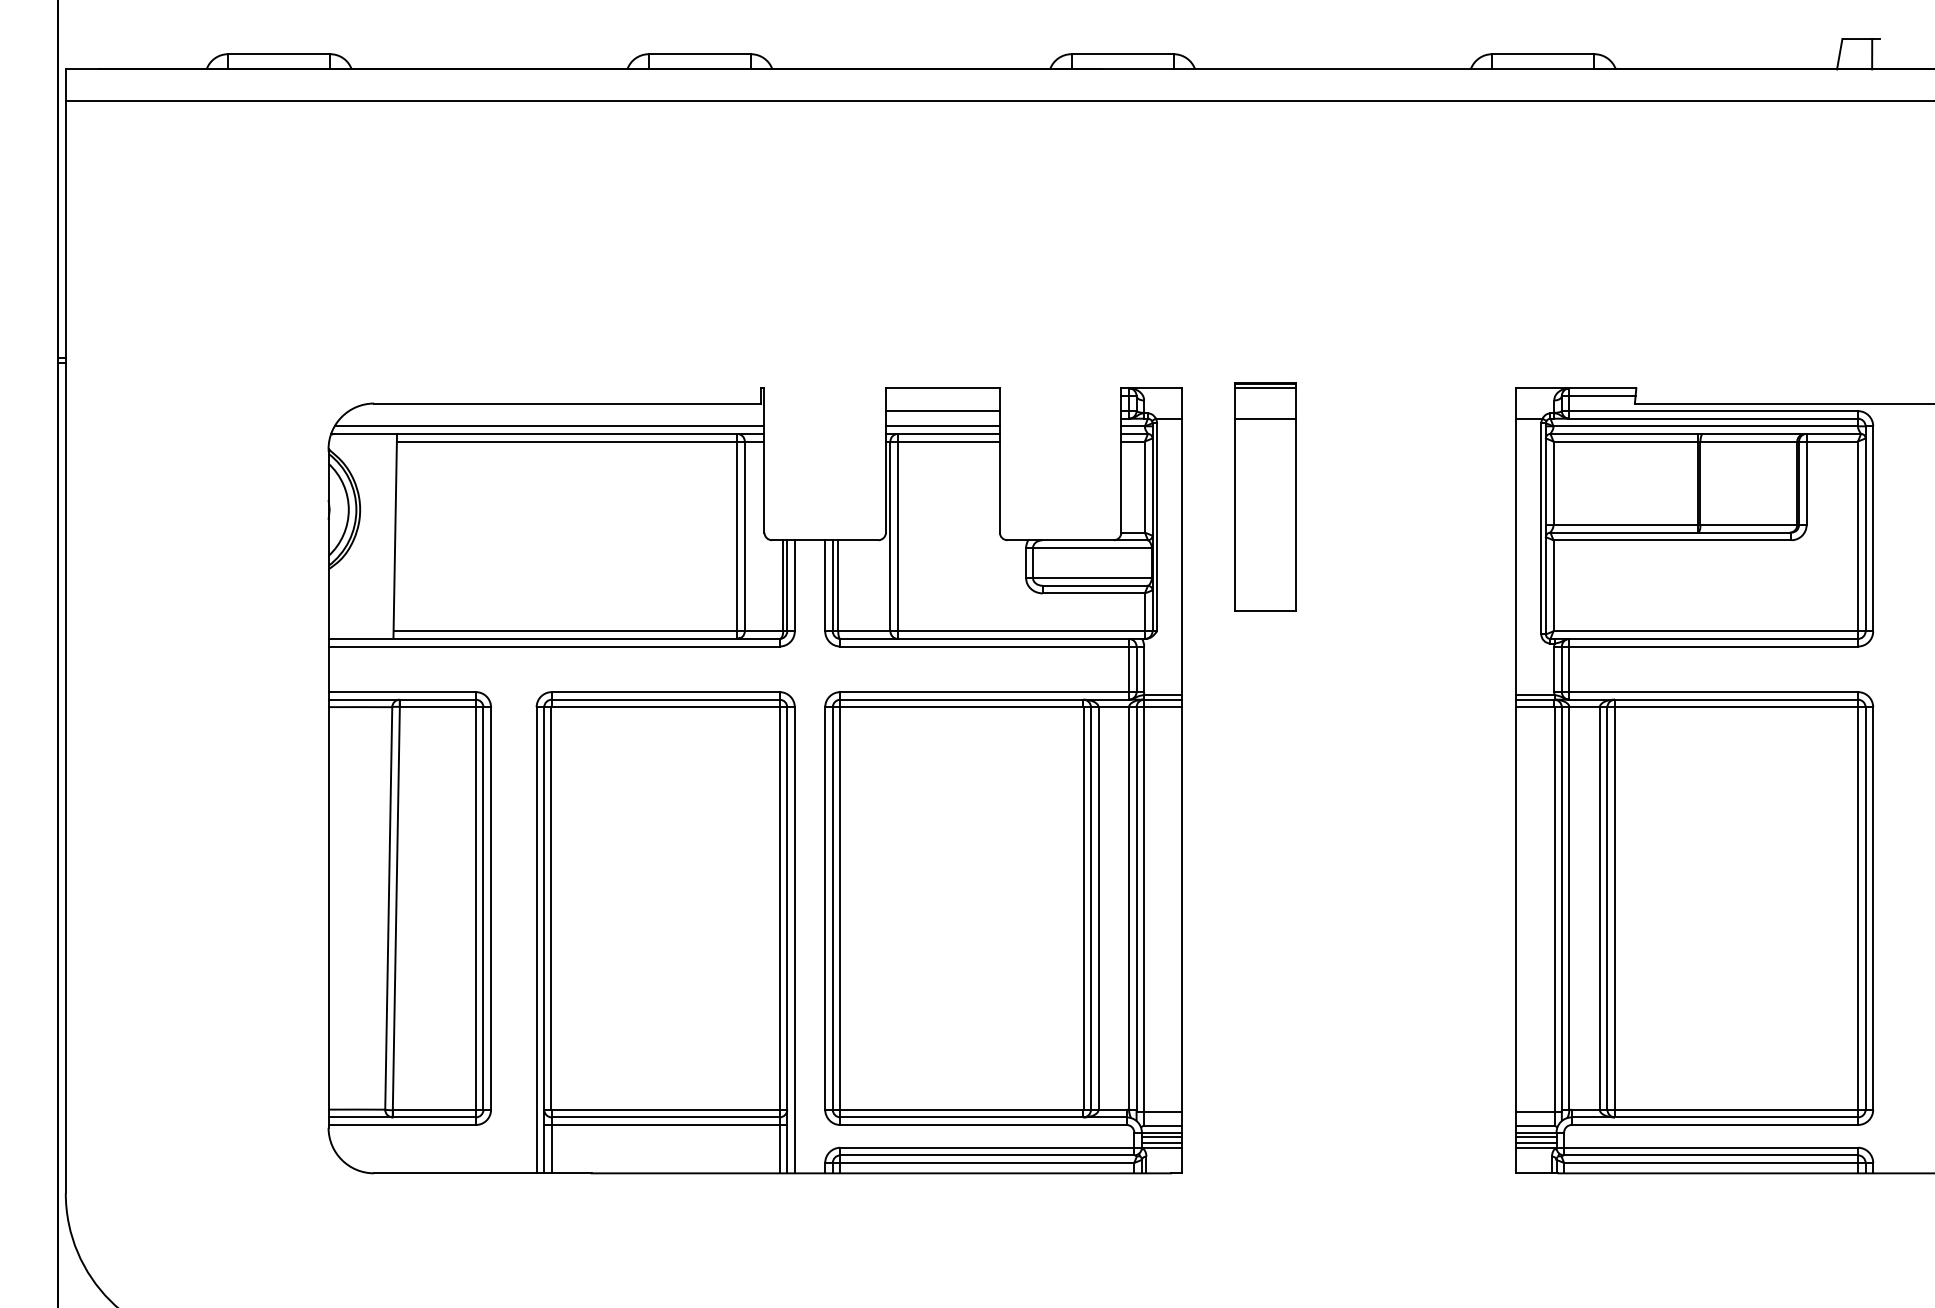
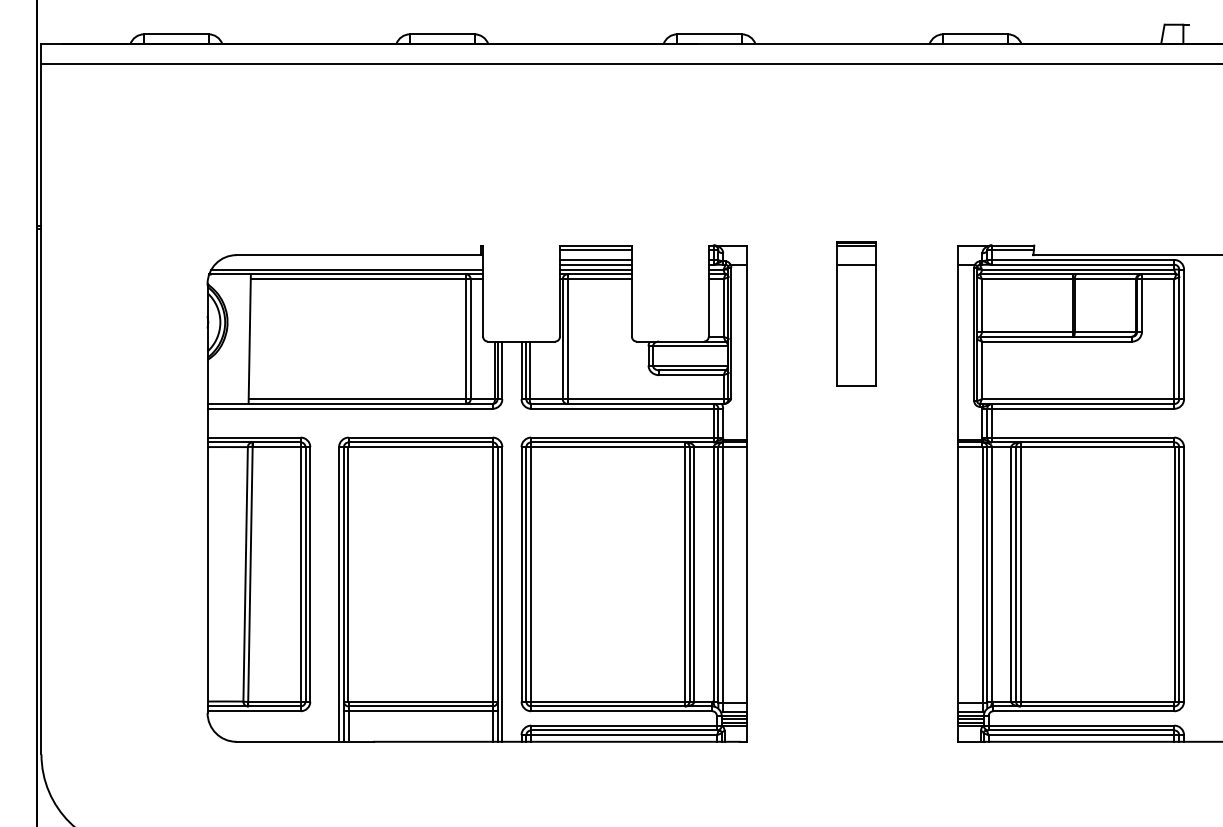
line: (942, 396) -> (595, 250), added
line: (942, 418) -> (595, 264), added
part: (1264, 495) -> (856, 313), moved

